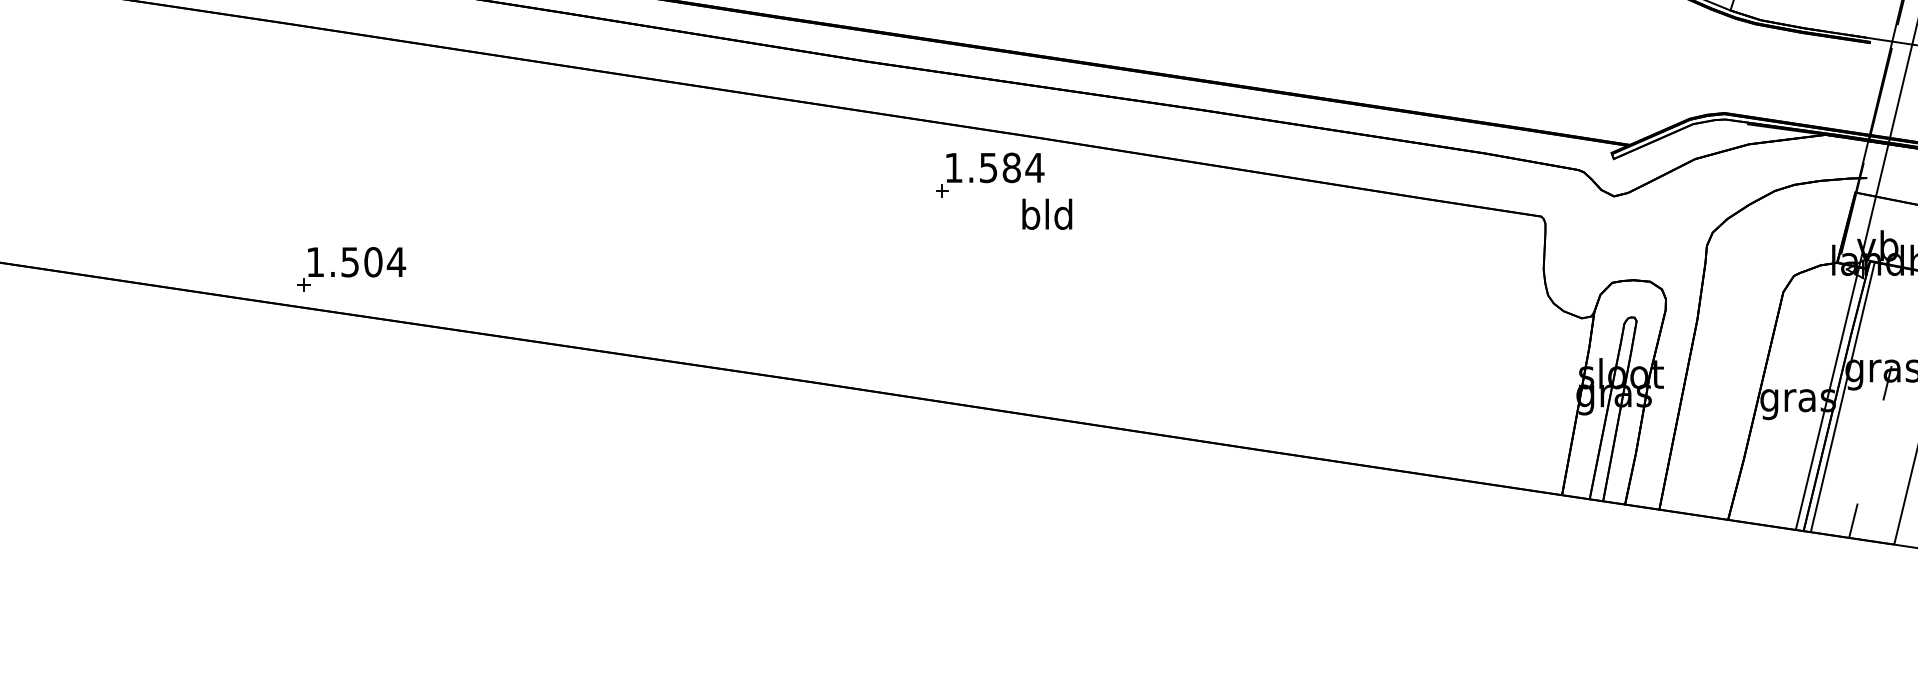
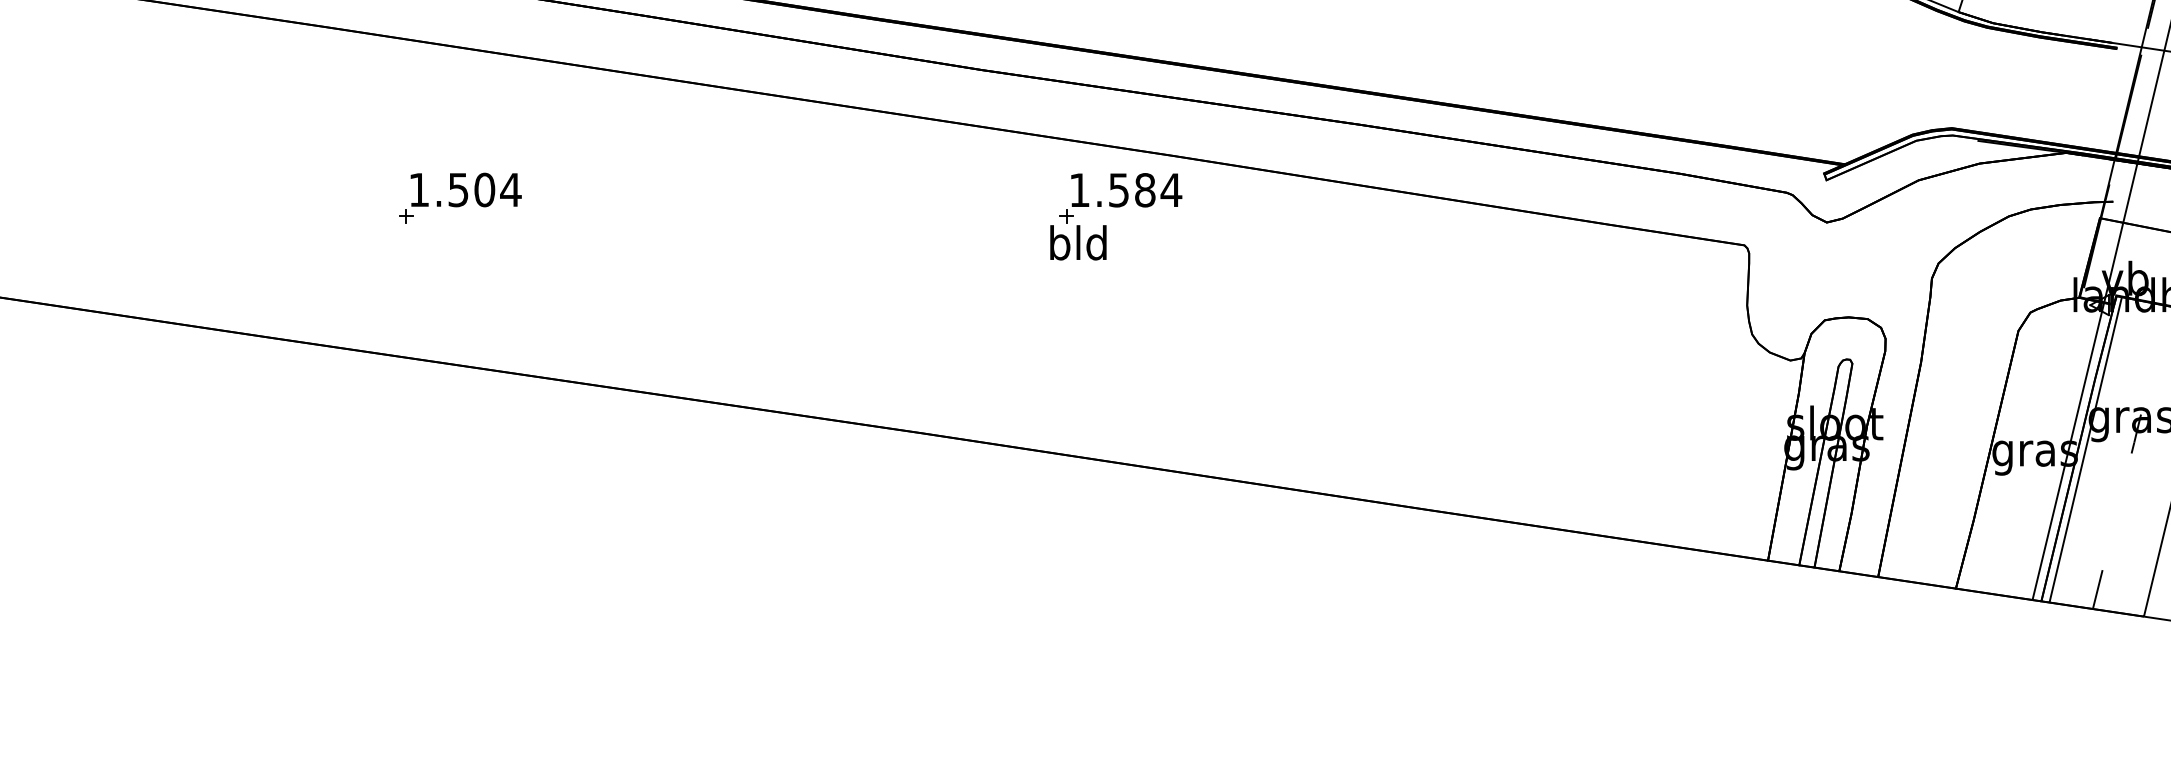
text: (1047, 214) -> (1078, 242), moved
part: (351, 268) -> (460, 197), moved

